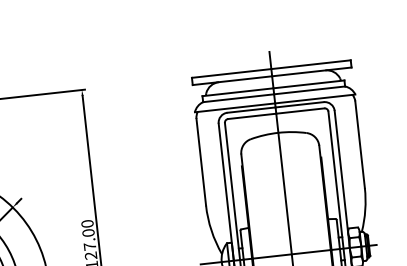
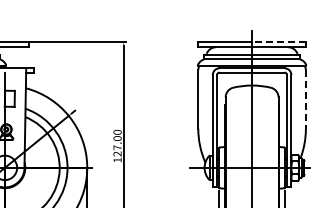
line: (310, 65) -> (278, 42), solid -> dashed
line: (359, 144) -> (305, 99), solid -> dashed

